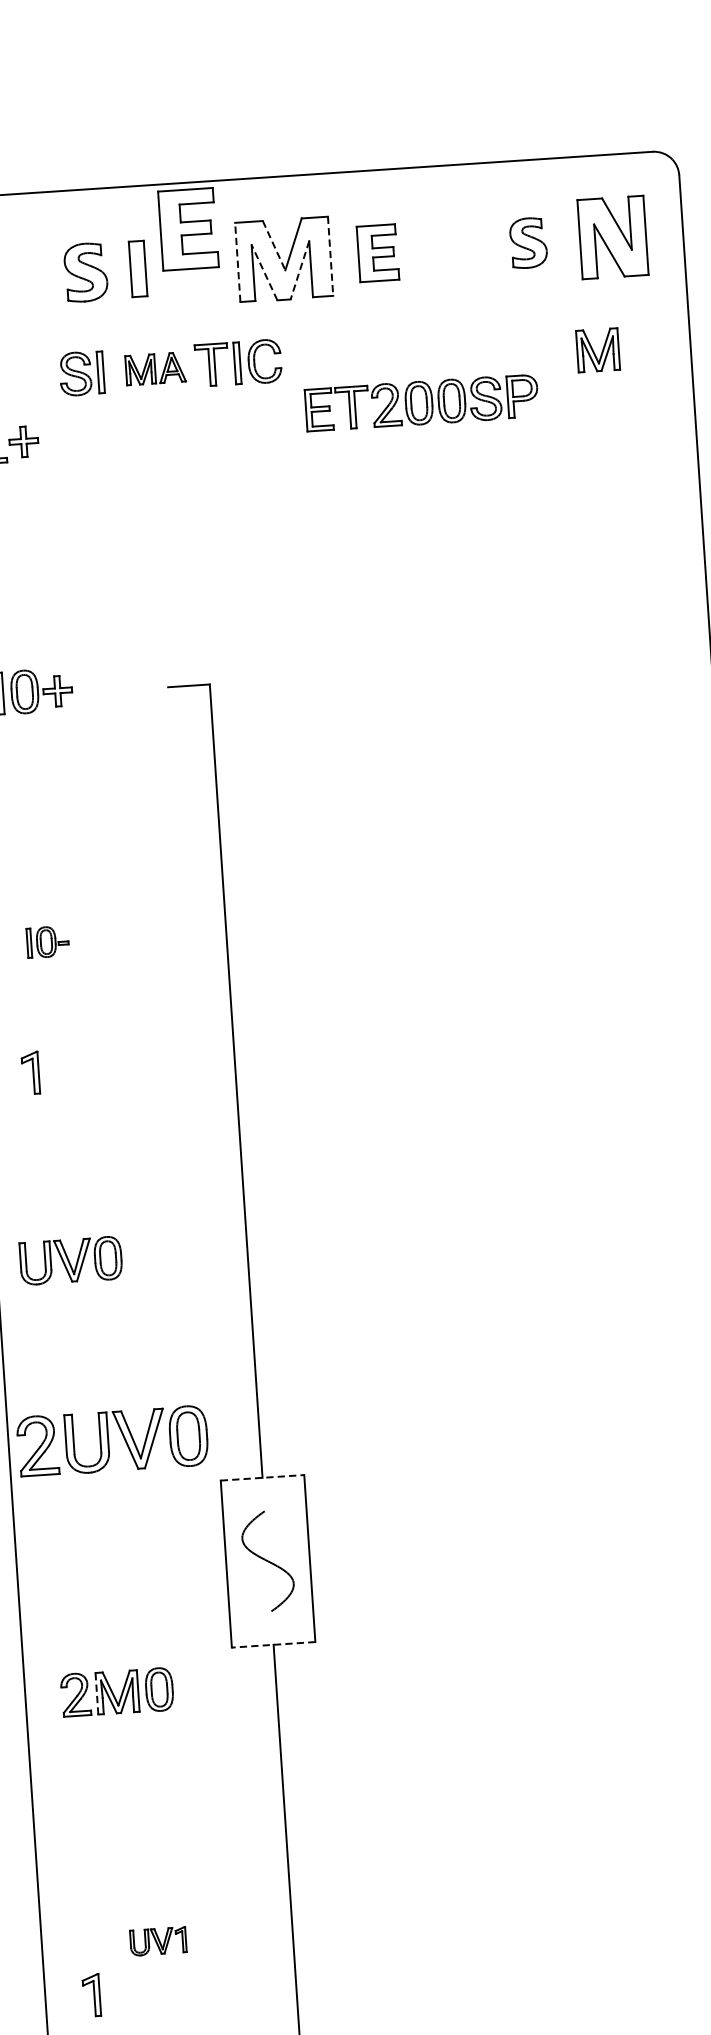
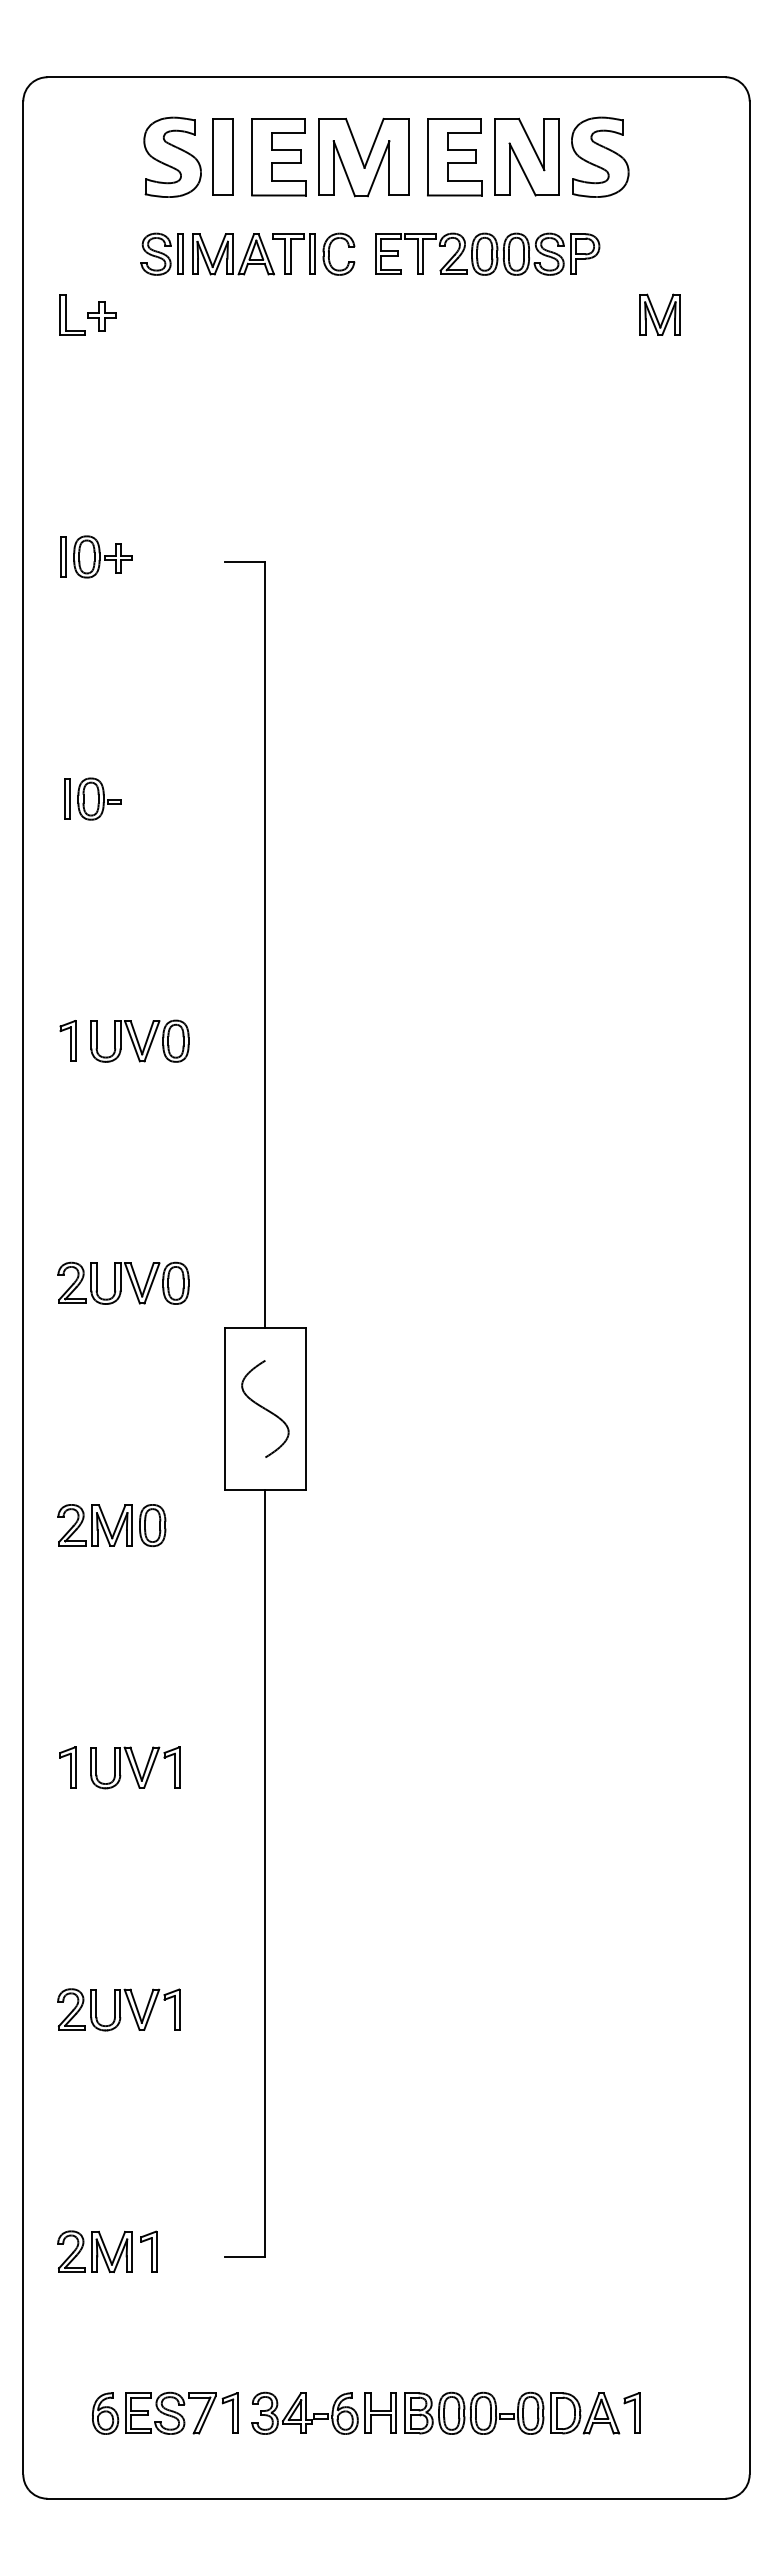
part: (188, 229) -> (278, 157), moved
part: (612, 237) -> (526, 157), moved
part: (528, 242) -> (600, 156), size x1.67
line: (274, 245) -> (355, 143), dashed -> solid
part: (377, 253) -> (454, 157), size x1.43
line: (330, 256) -> (408, 157), dashed -> solid
line: (237, 261) -> (319, 156), dashed -> solid
part: (137, 268) -> (222, 156), size x1.43
line: (299, 270) -> (378, 168), dashed -> solid
part: (85, 271) -> (172, 156), size x1.43
line: (264, 272) -> (344, 168), dashed -> solid
part: (597, 350) -> (659, 314), moved
part: (155, 368) -> (233, 254), size x1.43
part: (421, 402) -> (487, 253), moved
part: (47, 941) -> (92, 798), size x1.43
part: (29, 1072) -> (67, 1040), moved
part: (70, 1260) -> (139, 1040), moved
part: (112, 1440) -> (123, 1282), size x0.71
line: (262, 1477) -> (265, 1328), dashed -> solid
line: (272, 1644) -> (264, 1489), dashed -> solid
line: (97, 1693) -> (92, 1525), dashed -> solid
part: (158, 1941) -> (135, 1767), size x1.67
part: (91, 1995) -> (67, 1767), moved

